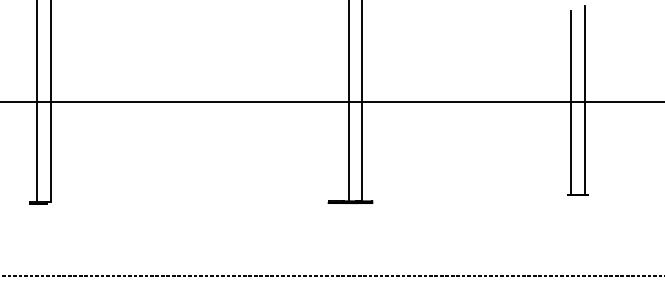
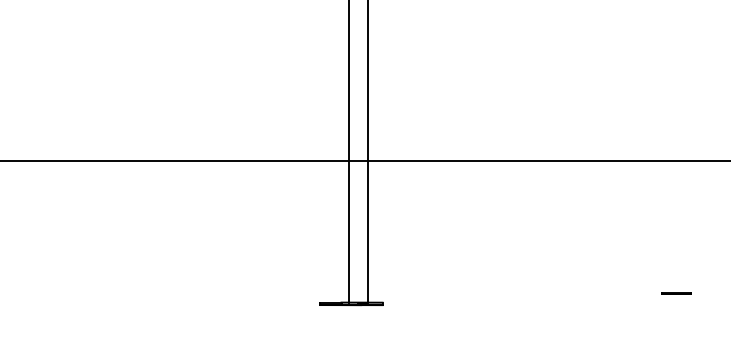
line: (585, 100) -> (686, 158), removed
line: (571, 102) -> (666, 161), removed

